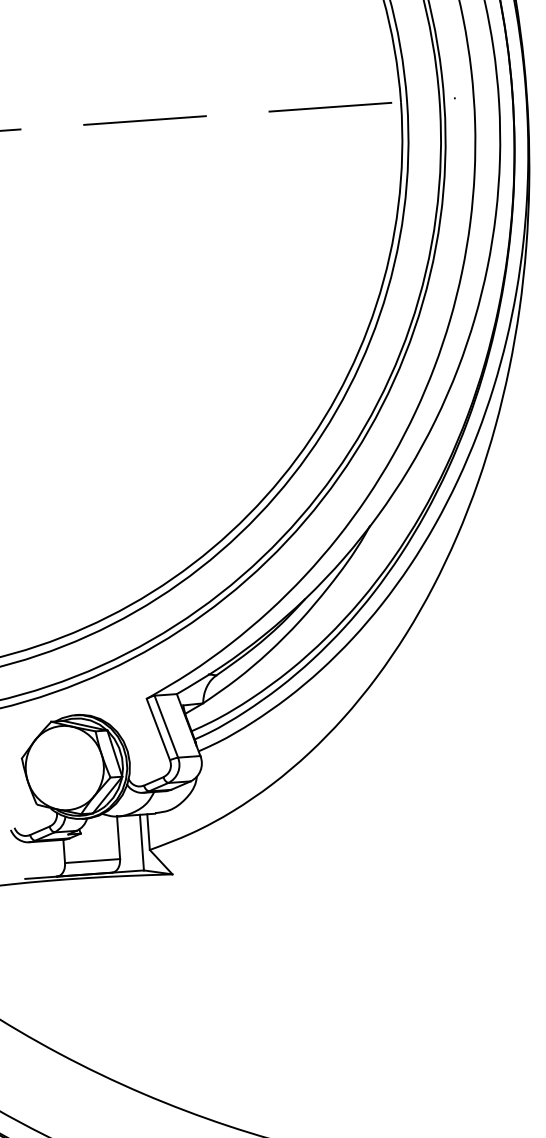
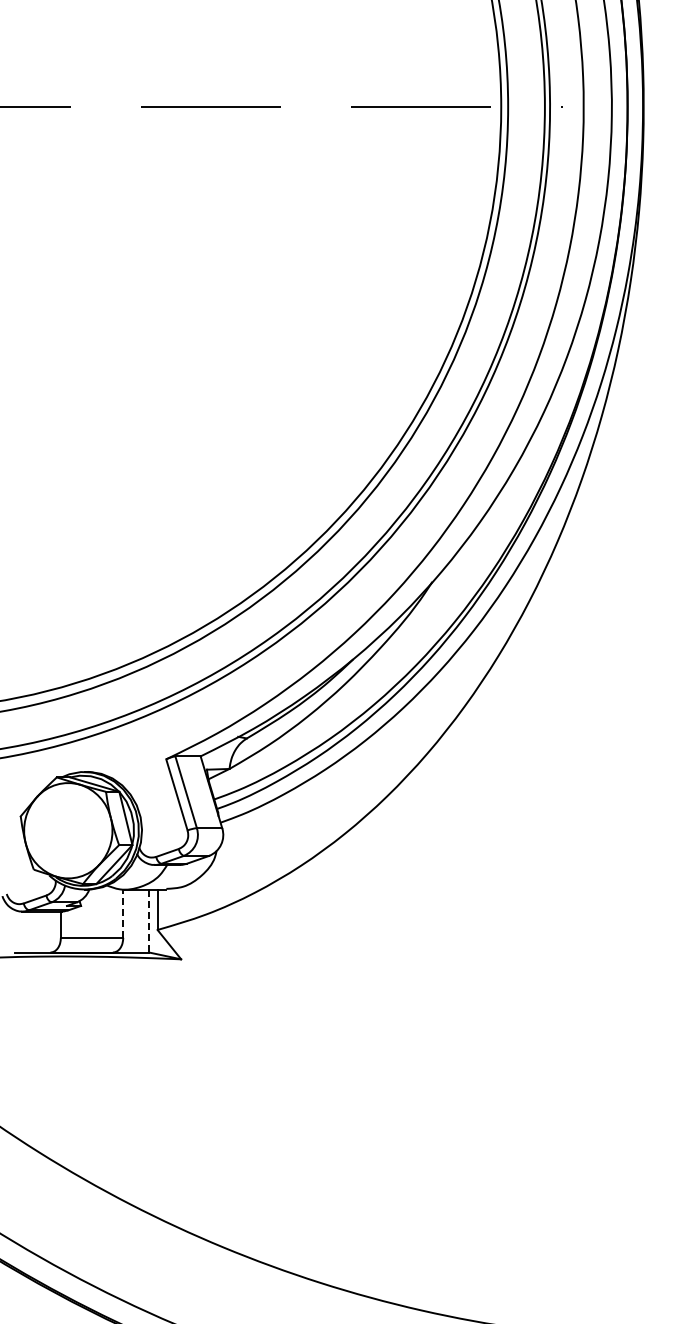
line: (118, 836) -> (123, 912), solid -> dashed
line: (142, 843) -> (149, 921), solid -> dashed

